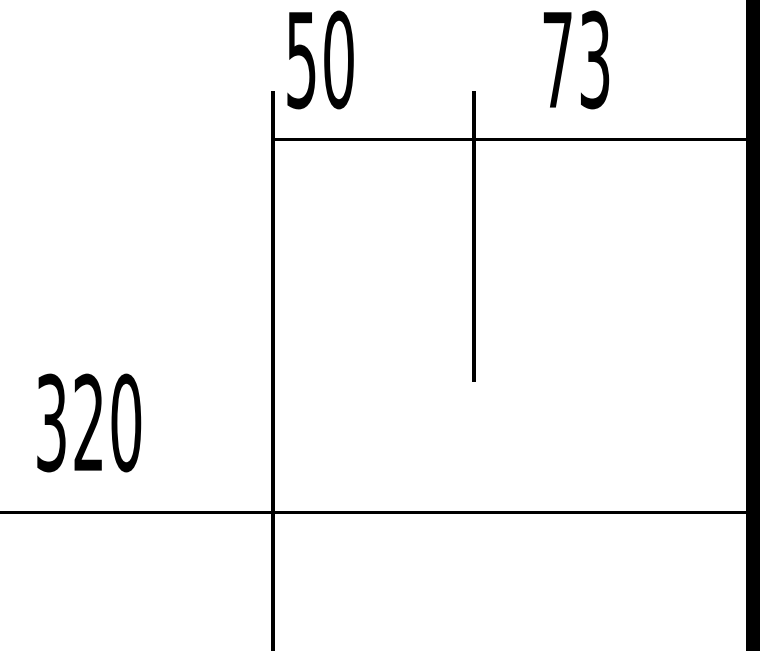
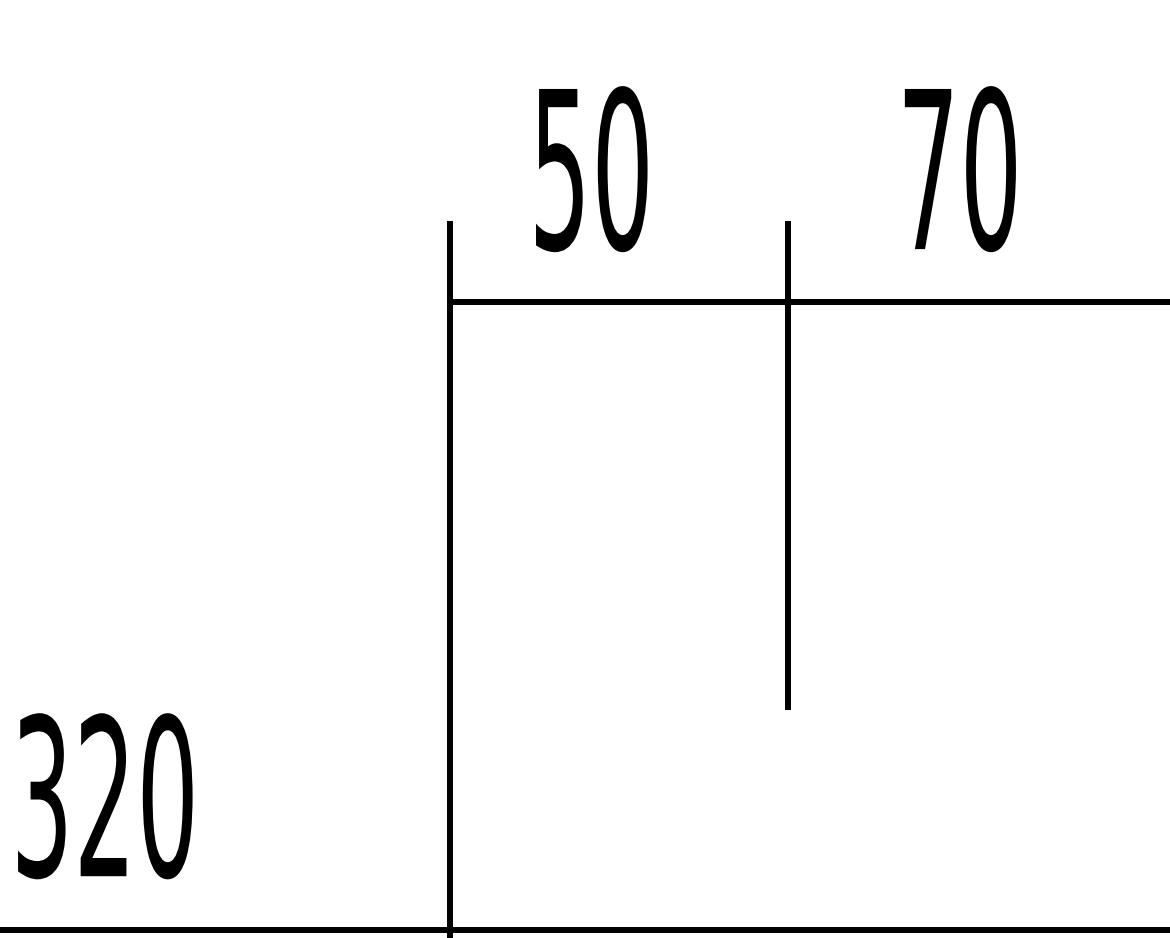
text: (320, 59) -> (591, 168), moved
text: (594, 59) -> (989, 168), 73 -> 70
text: (89, 422) -> (105, 795), moved

